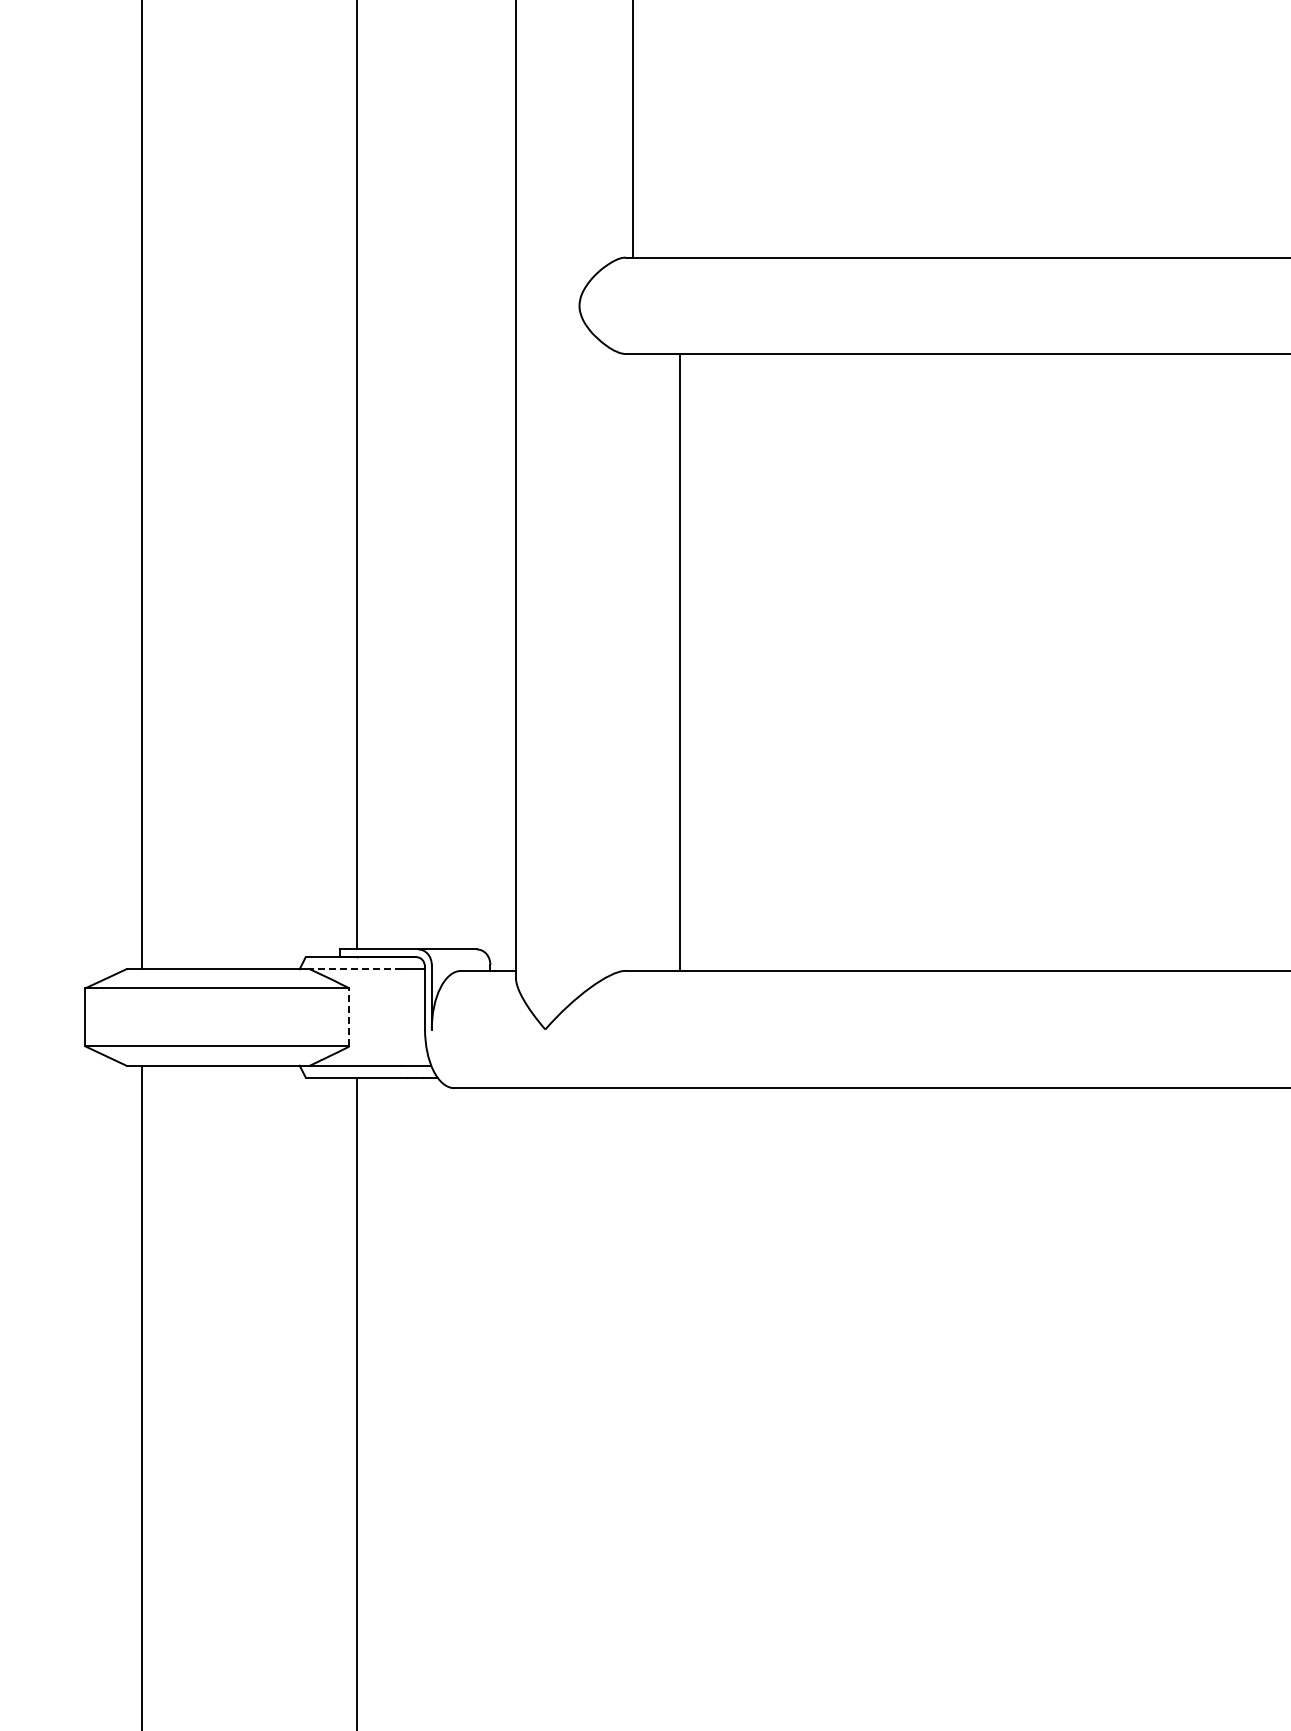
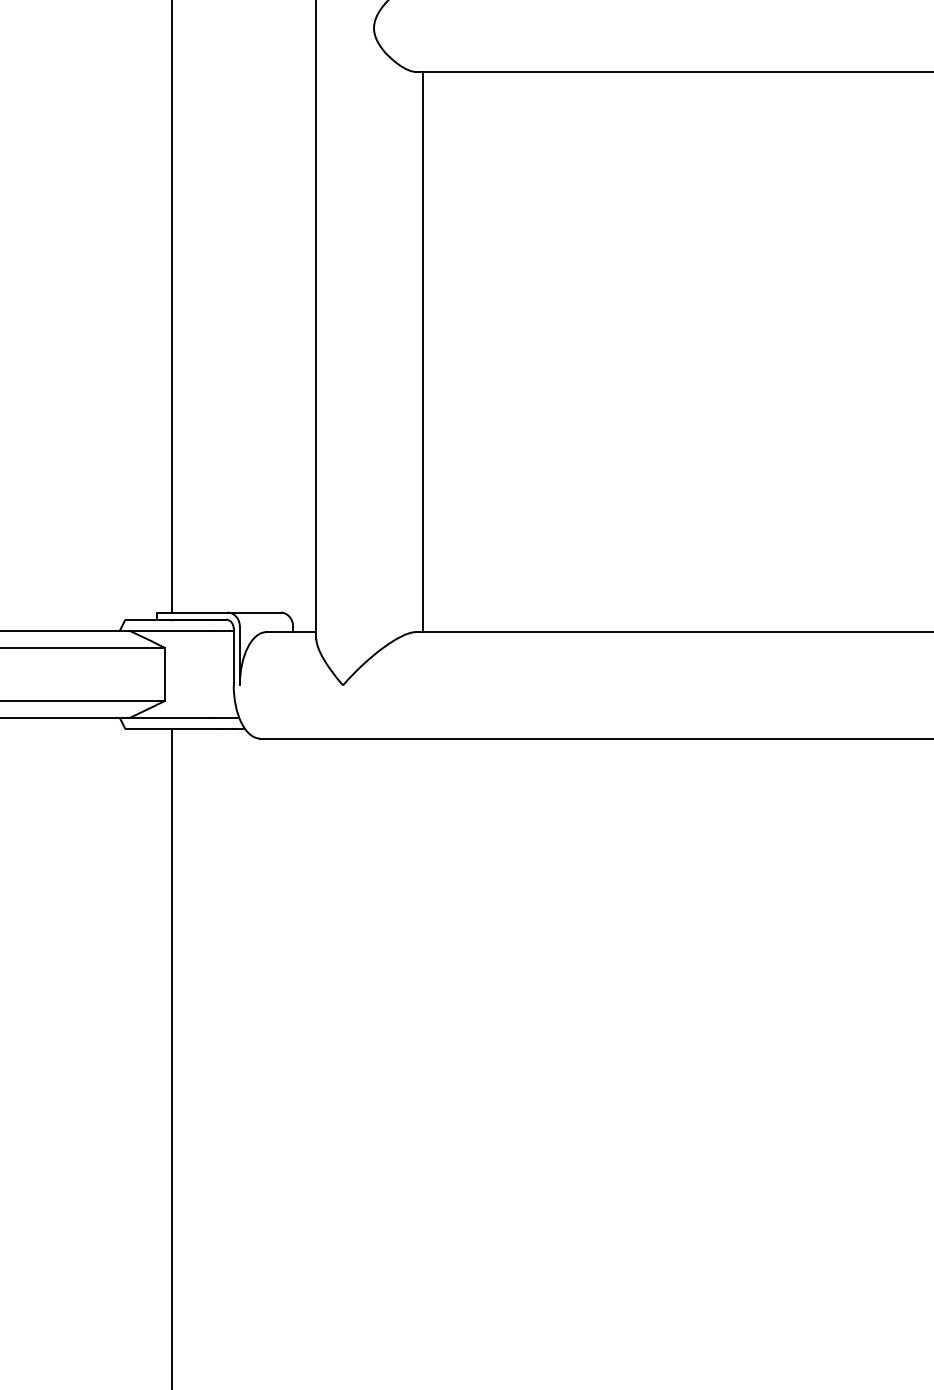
line: (680, 662) -> (423, 352), moved
line: (355, 969) -> (170, 630), dashed -> solid
line: (349, 1016) -> (165, 673), dashed -> solid

